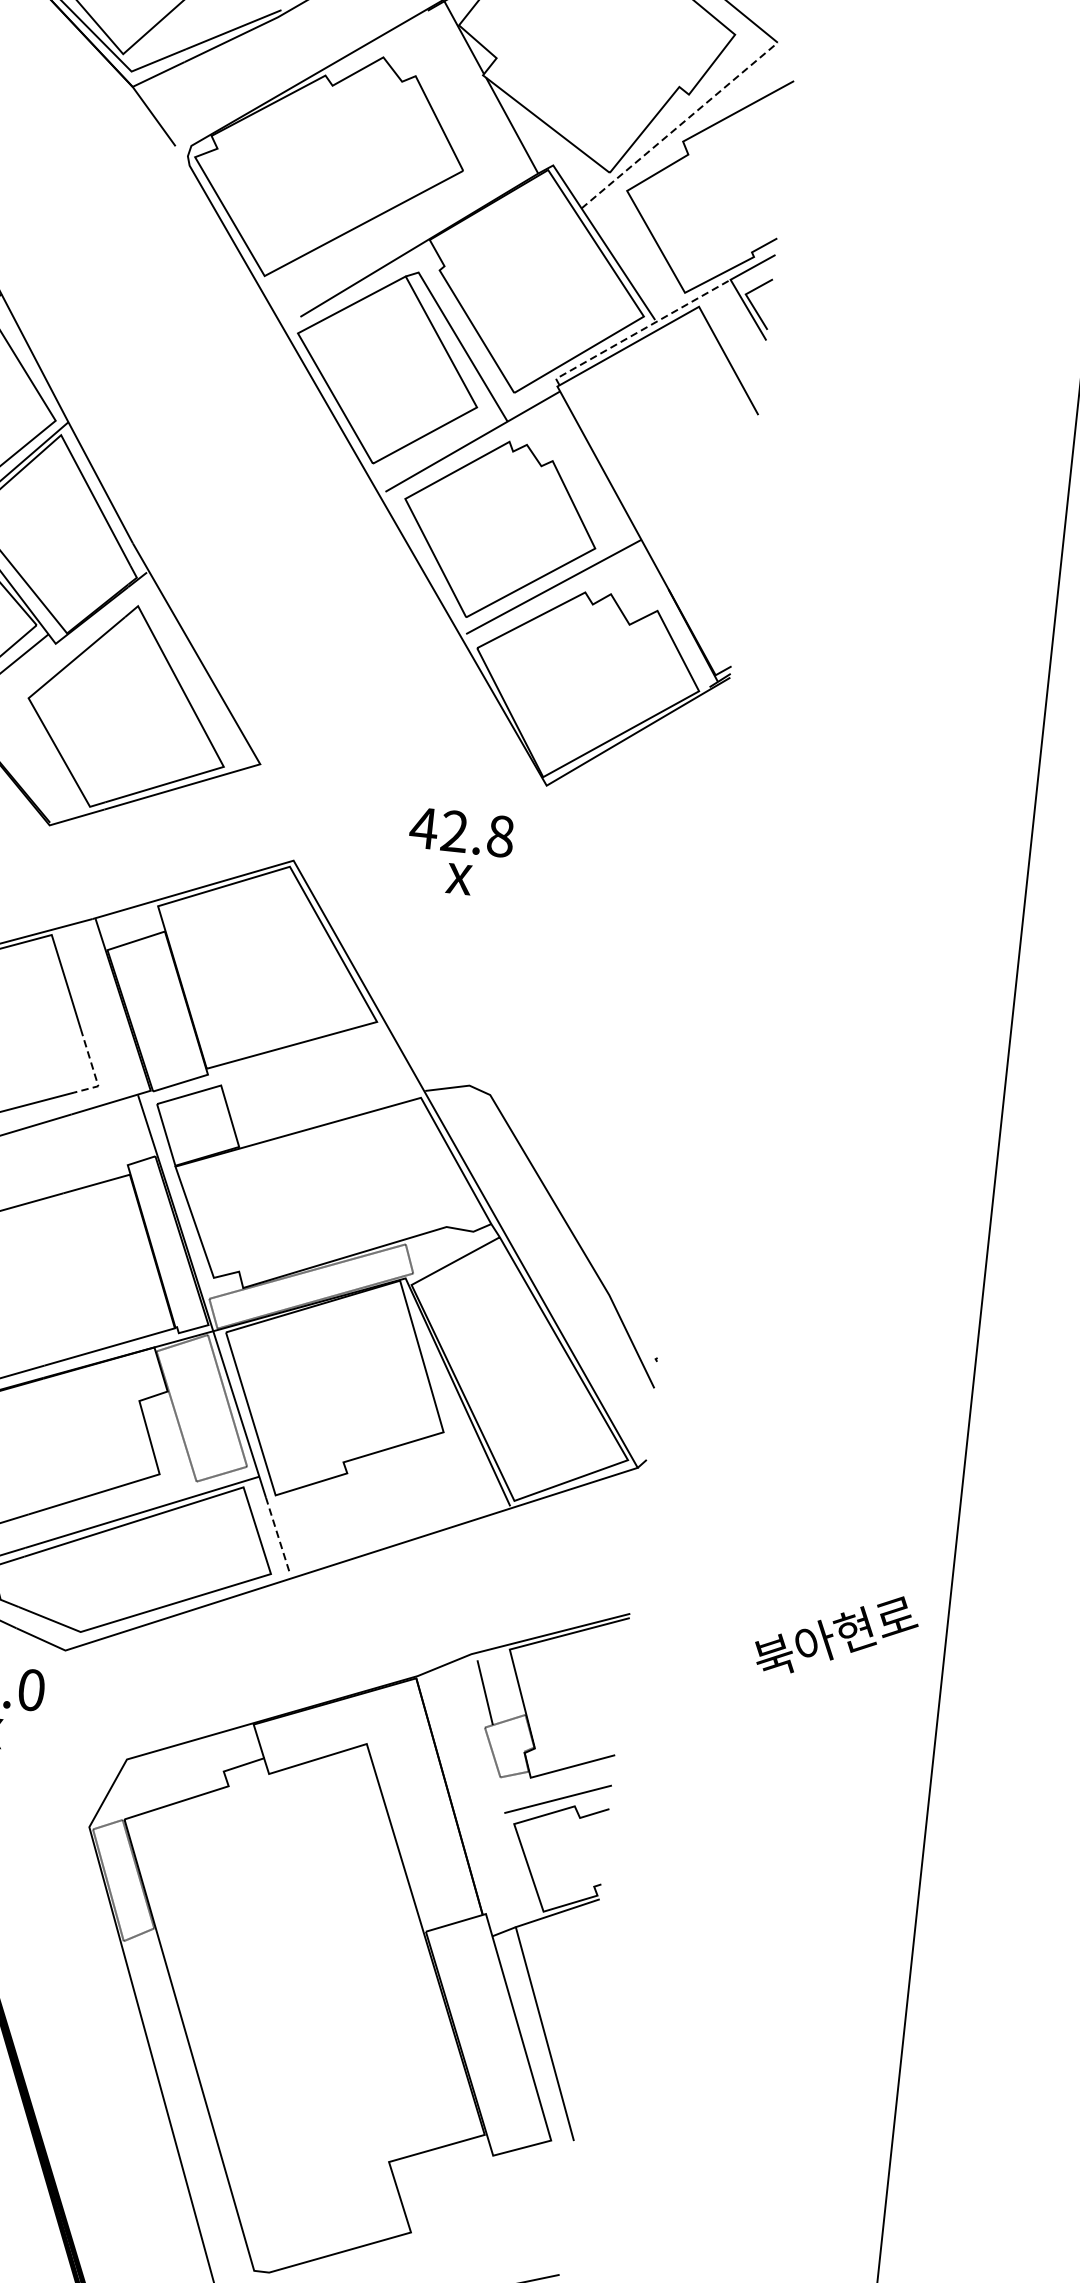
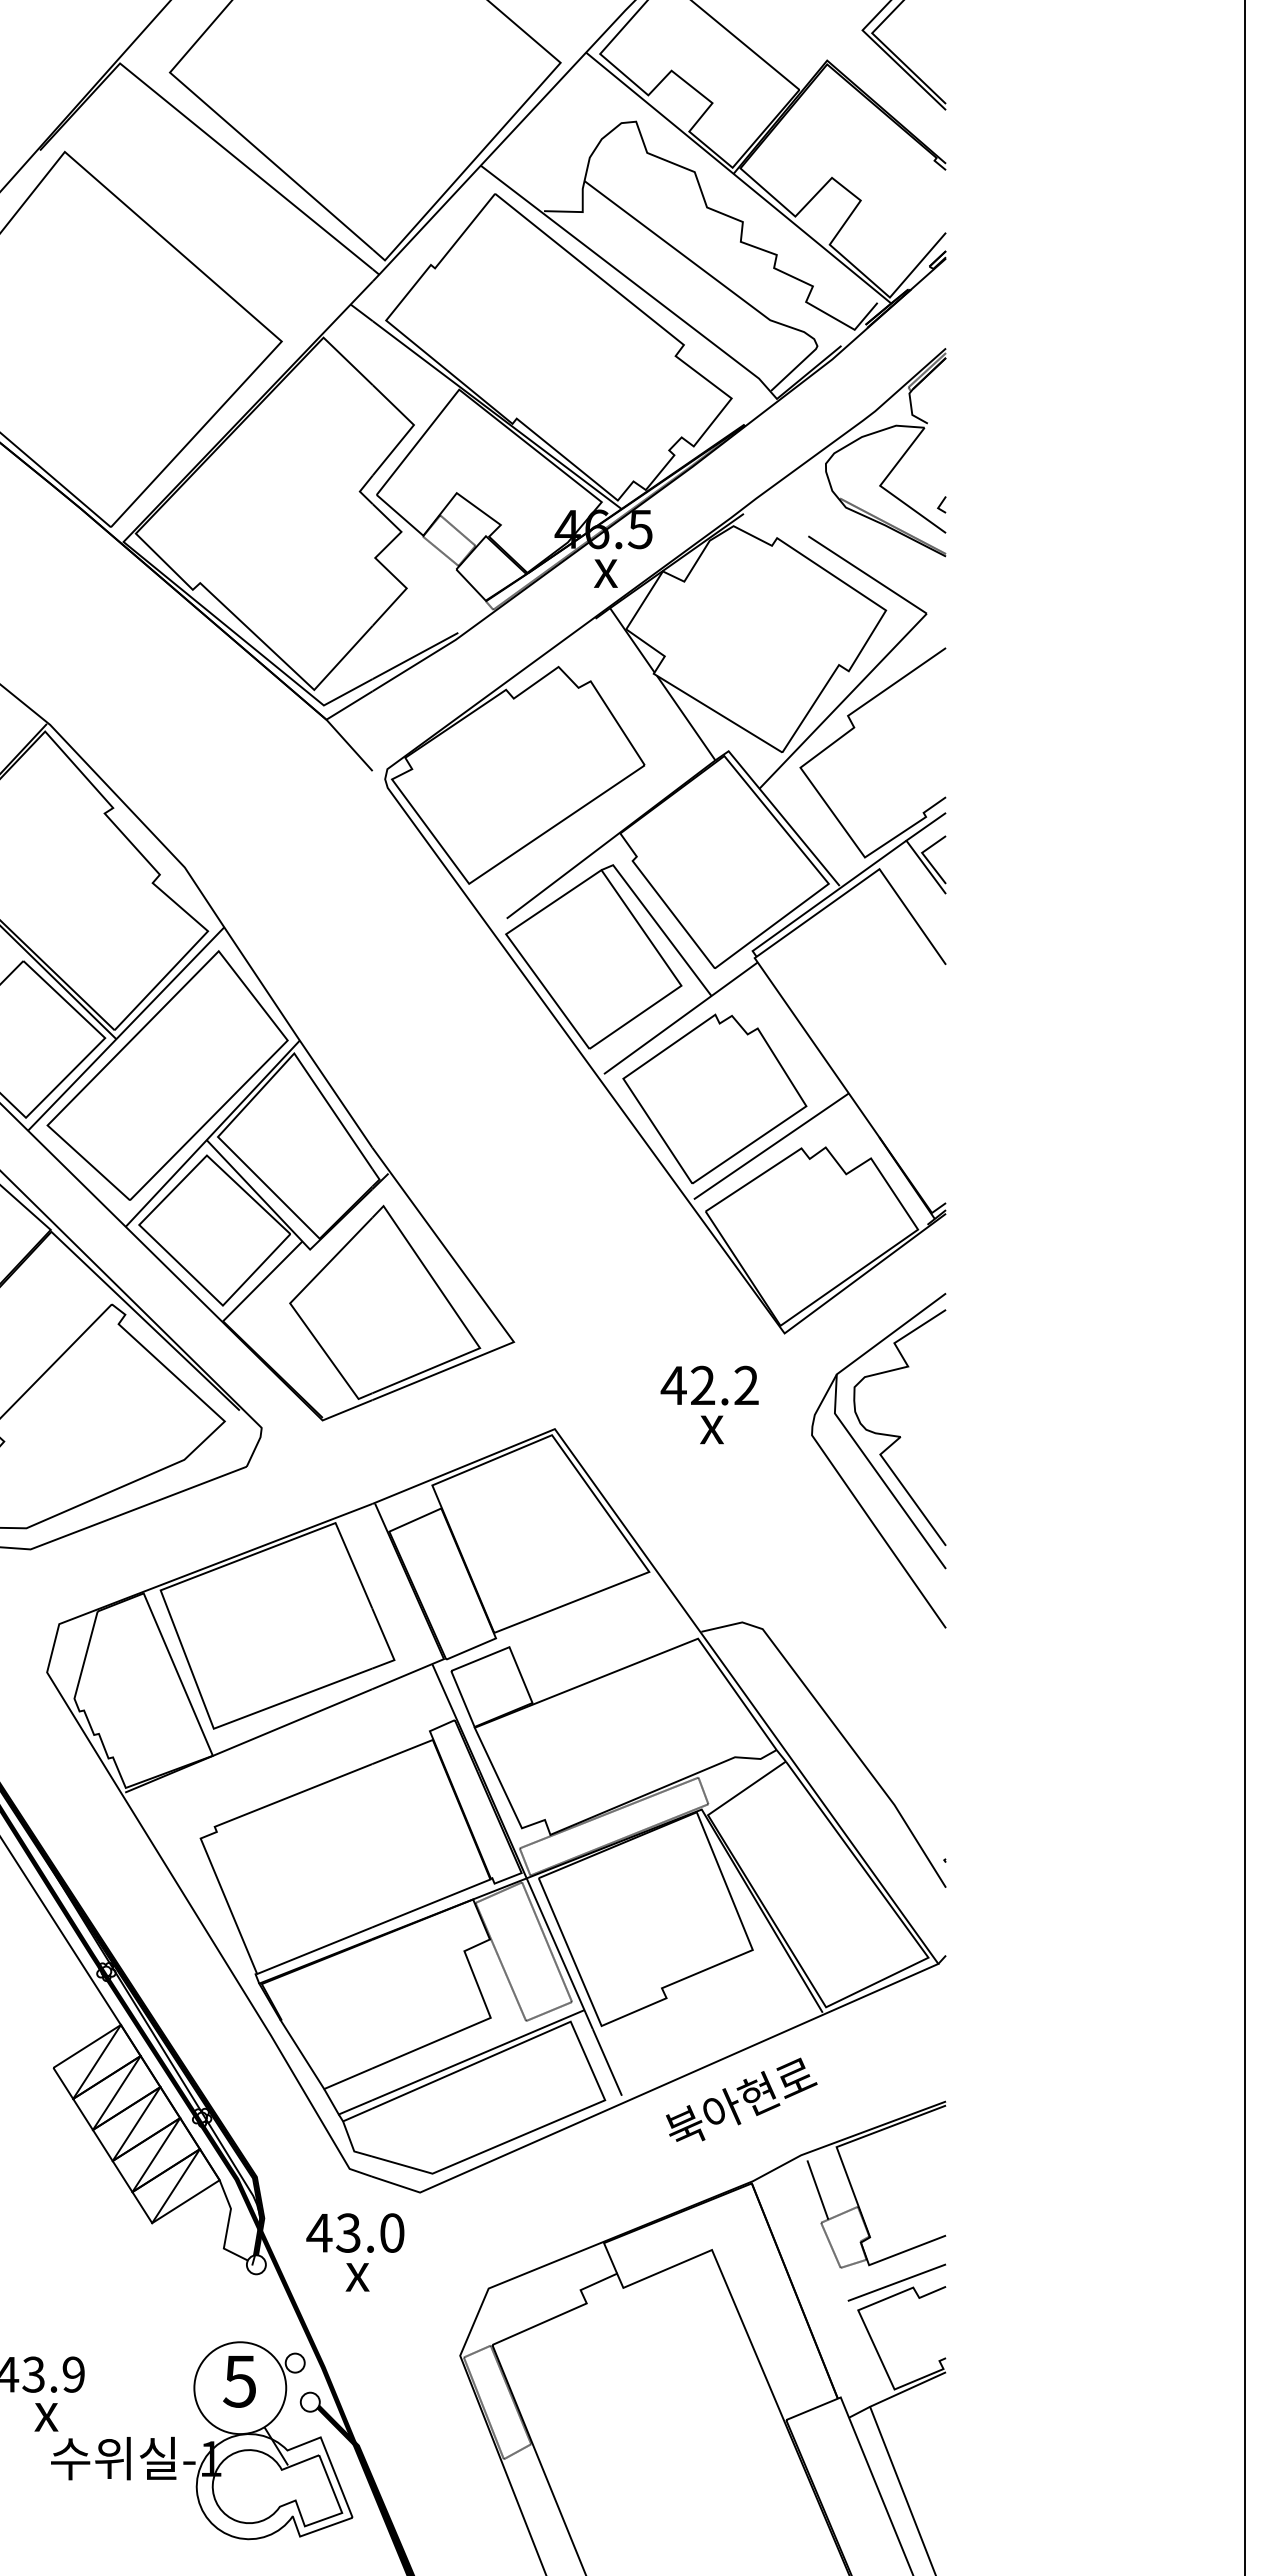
line: (680, 124) -> (843, 700), dashed -> solid
line: (639, 331) -> (826, 898), dashed -> solid
text: (500, 836) -> (746, 1385), 42.8 -> 42.2
part: (631, 930) -> (878, 1460), added
line: (93, 1070) -> (388, 1645), dashed -> solid
line: (277, 1534) -> (607, 2062), dashed -> solid
text: (836, 1633) -> (741, 2099), moved

